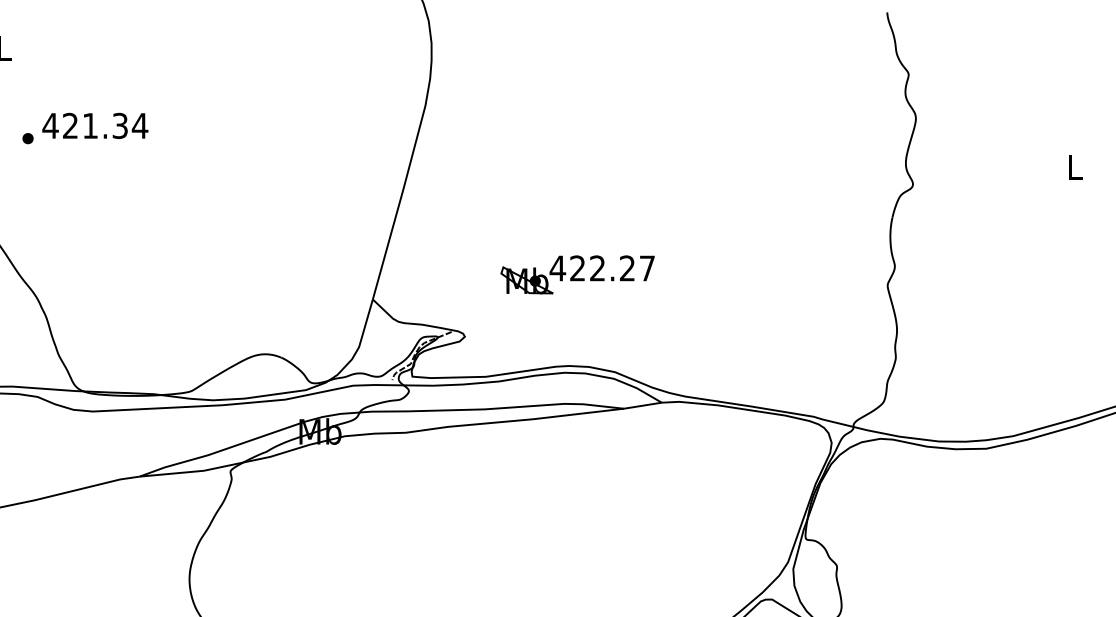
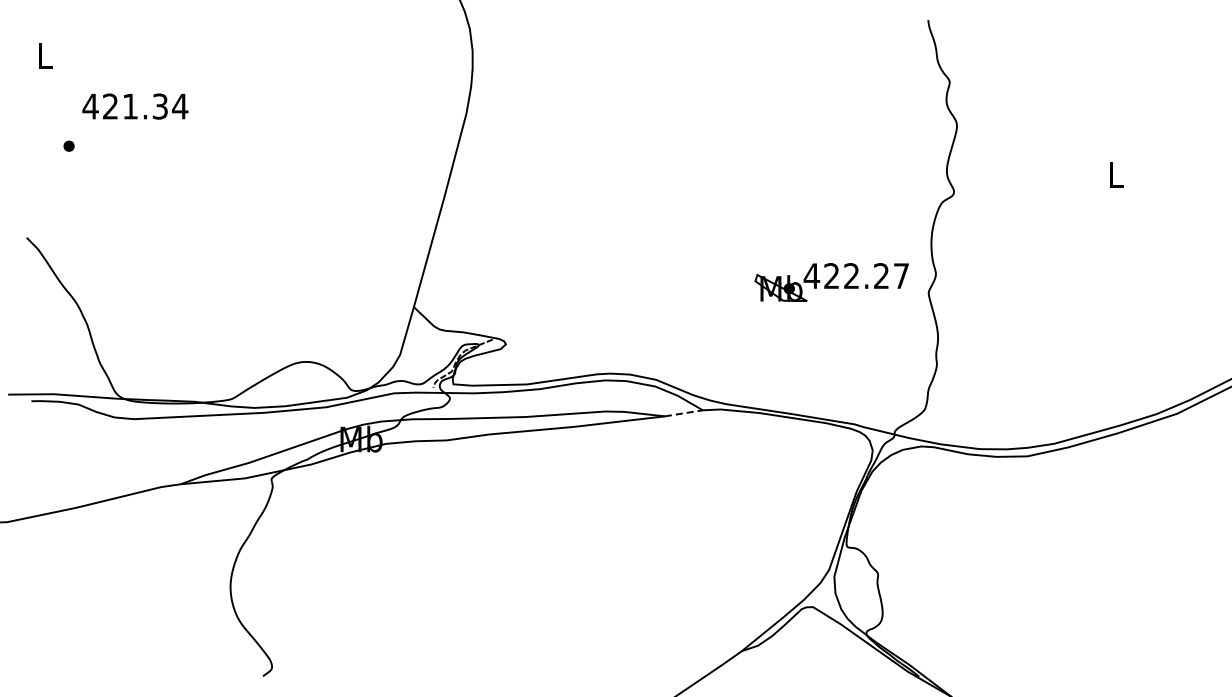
text: (95, 125) -> (135, 106), moved
part: (577, 274) -> (831, 282), moved
line: (643, 405) -> (684, 413), solid -> dashed

